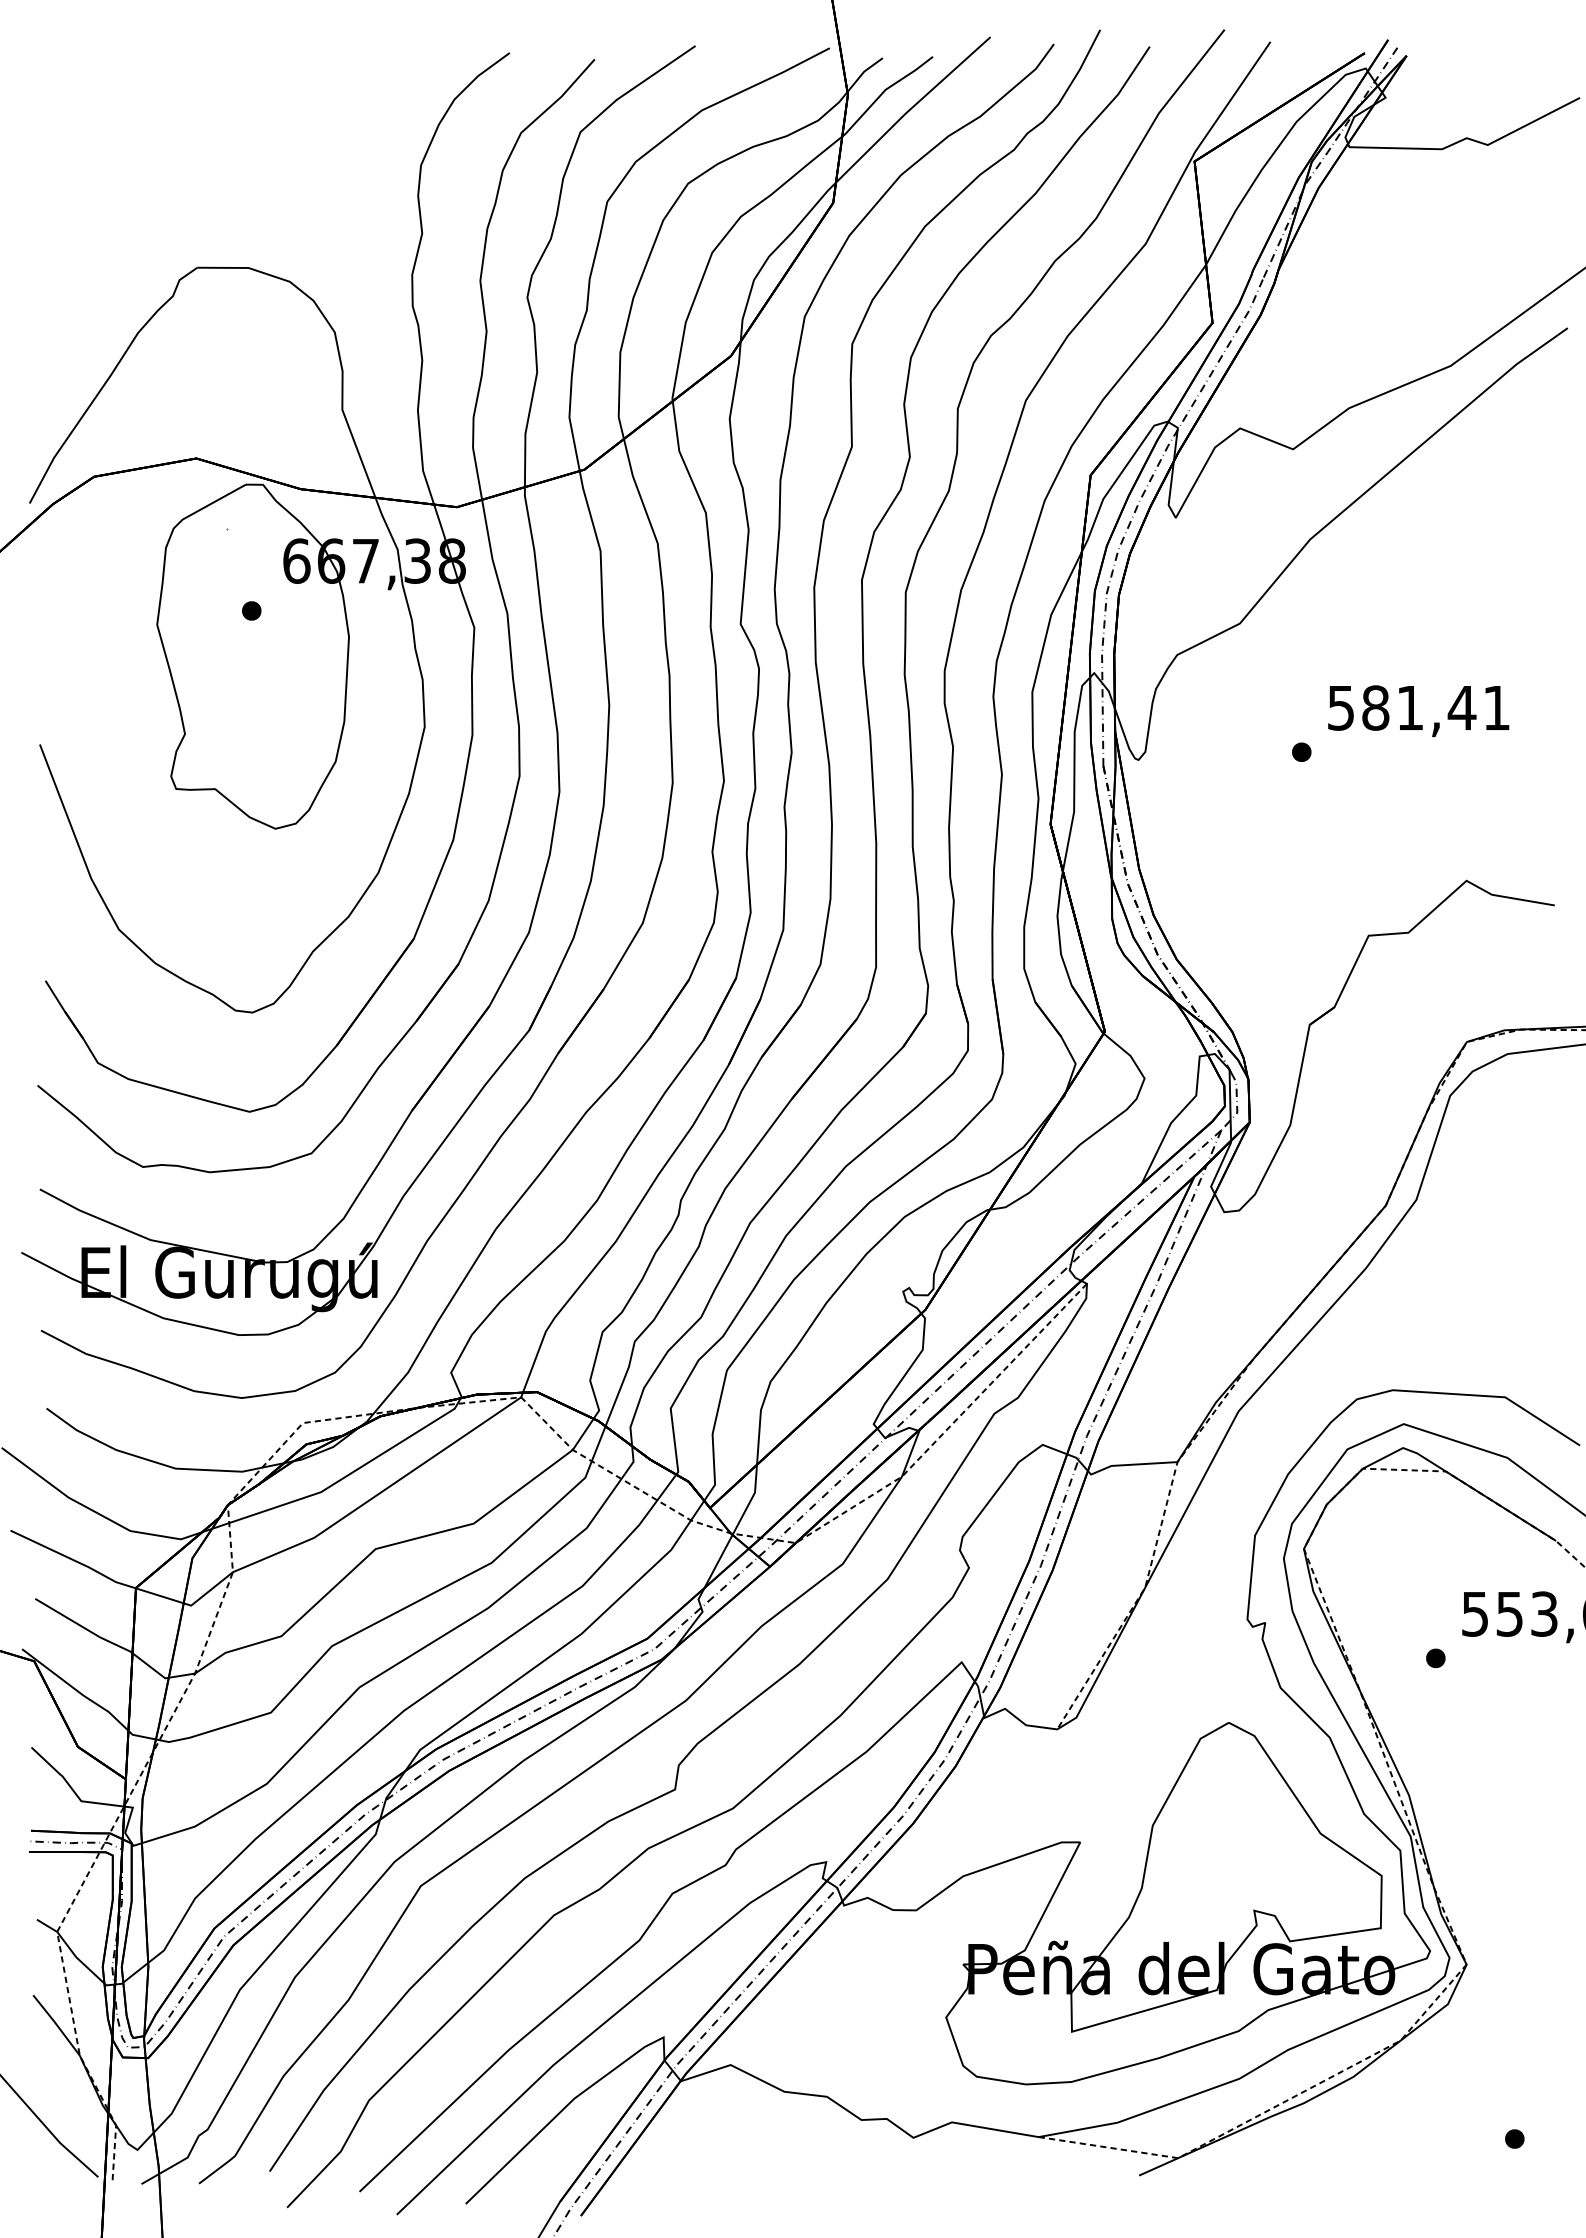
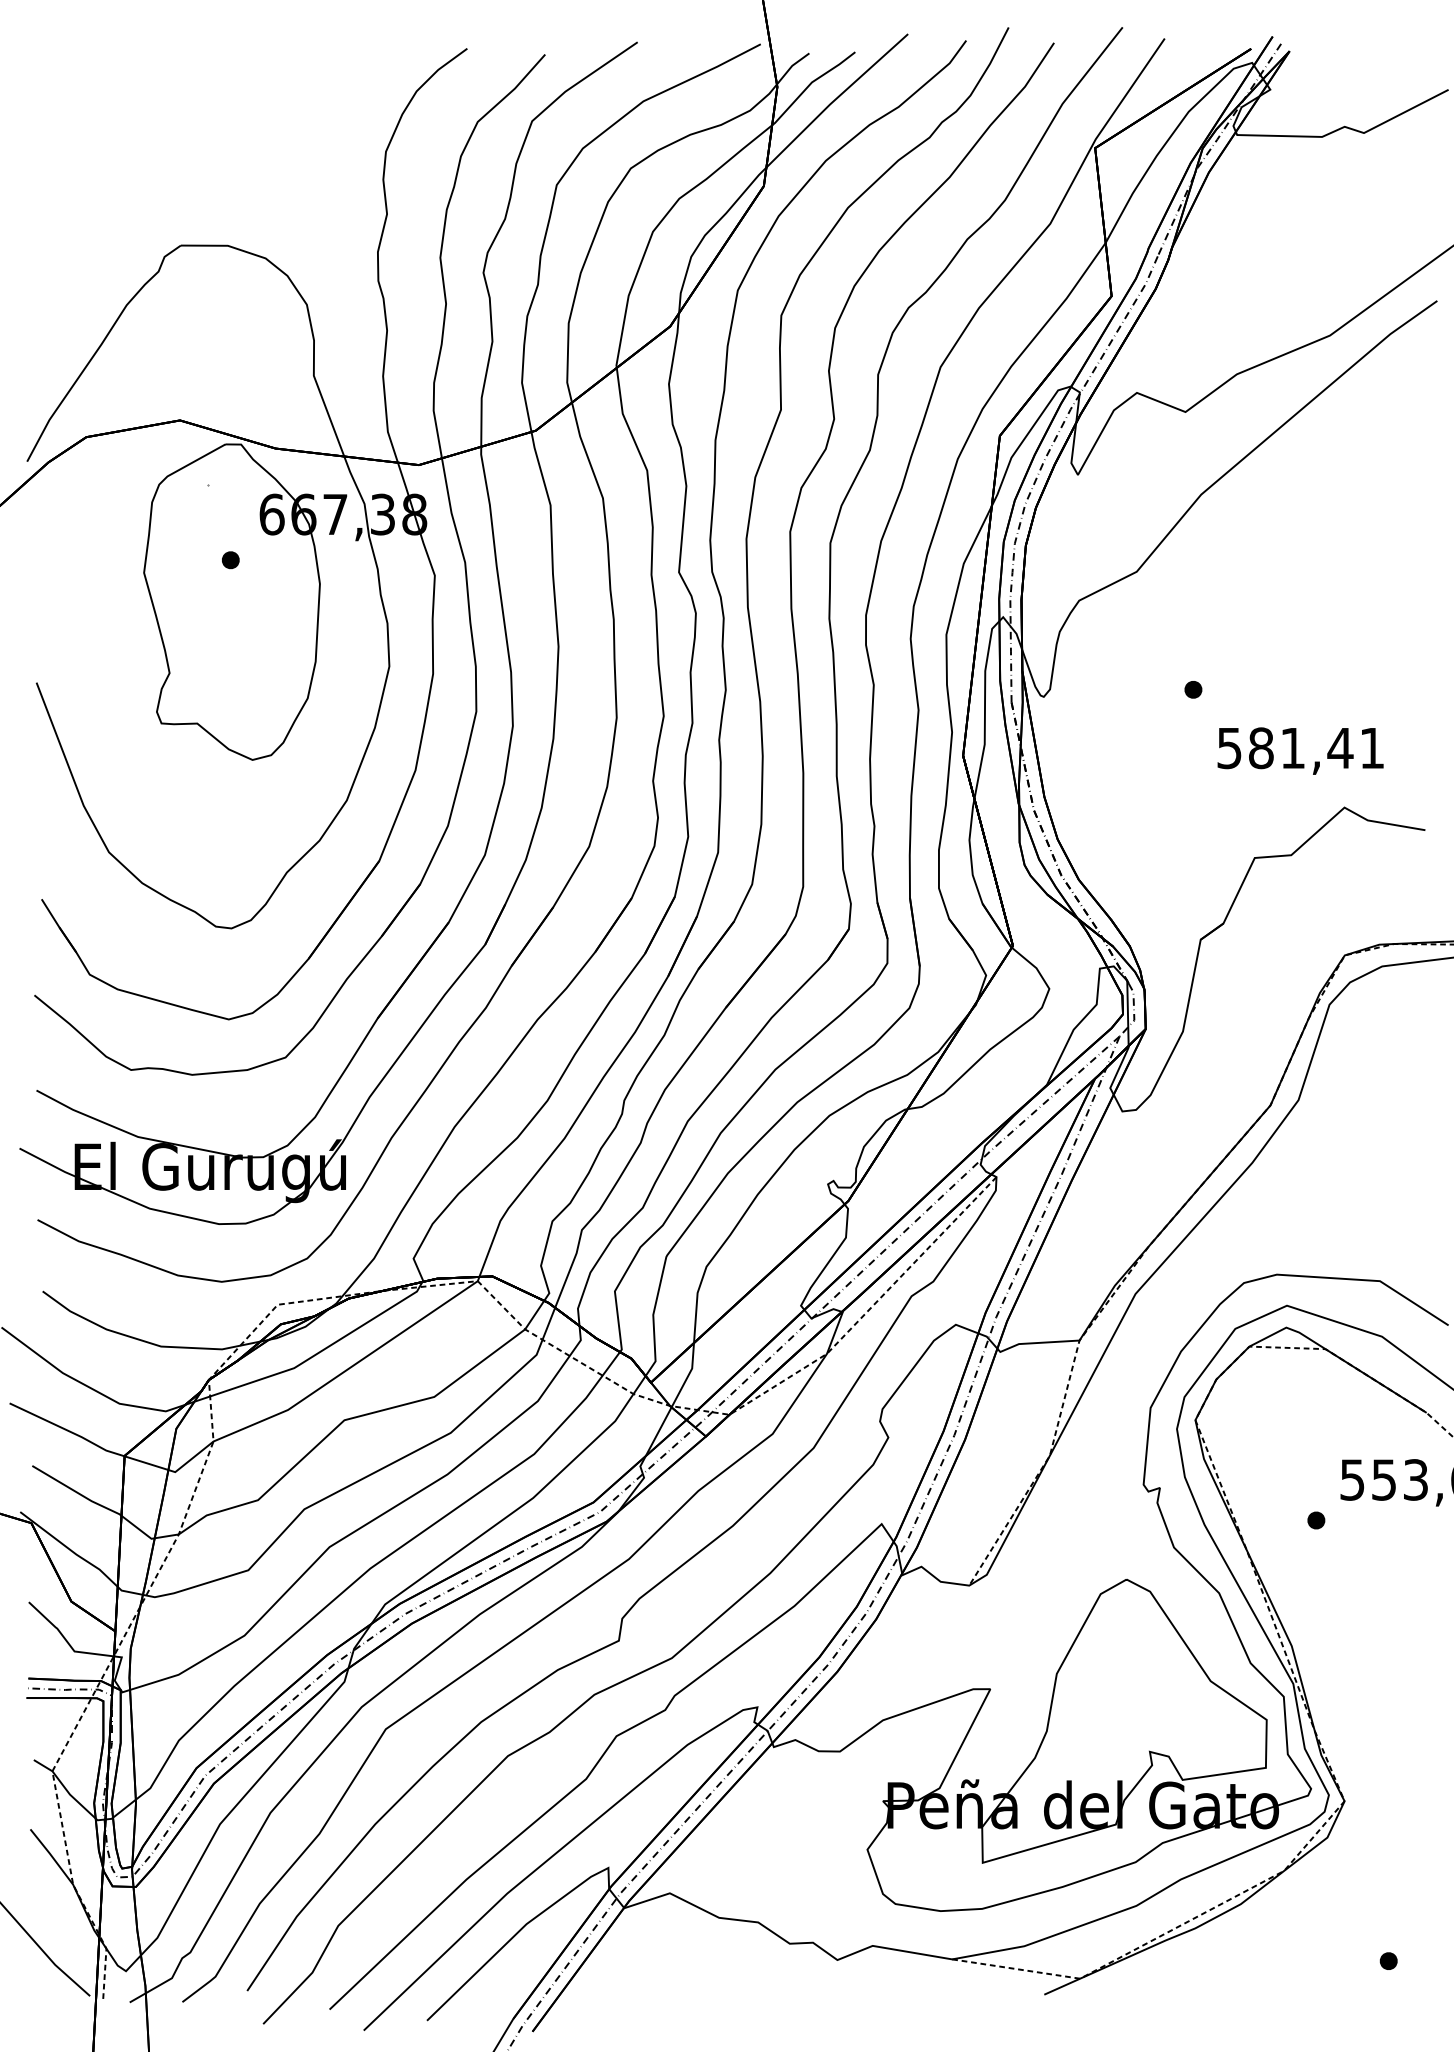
text: (1418, 711) -> (1300, 751), moved

